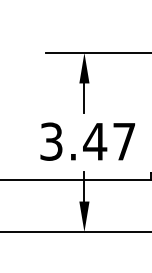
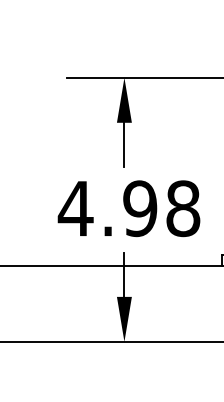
text: (87, 141) -> (128, 208), 3.47 -> 4.98

